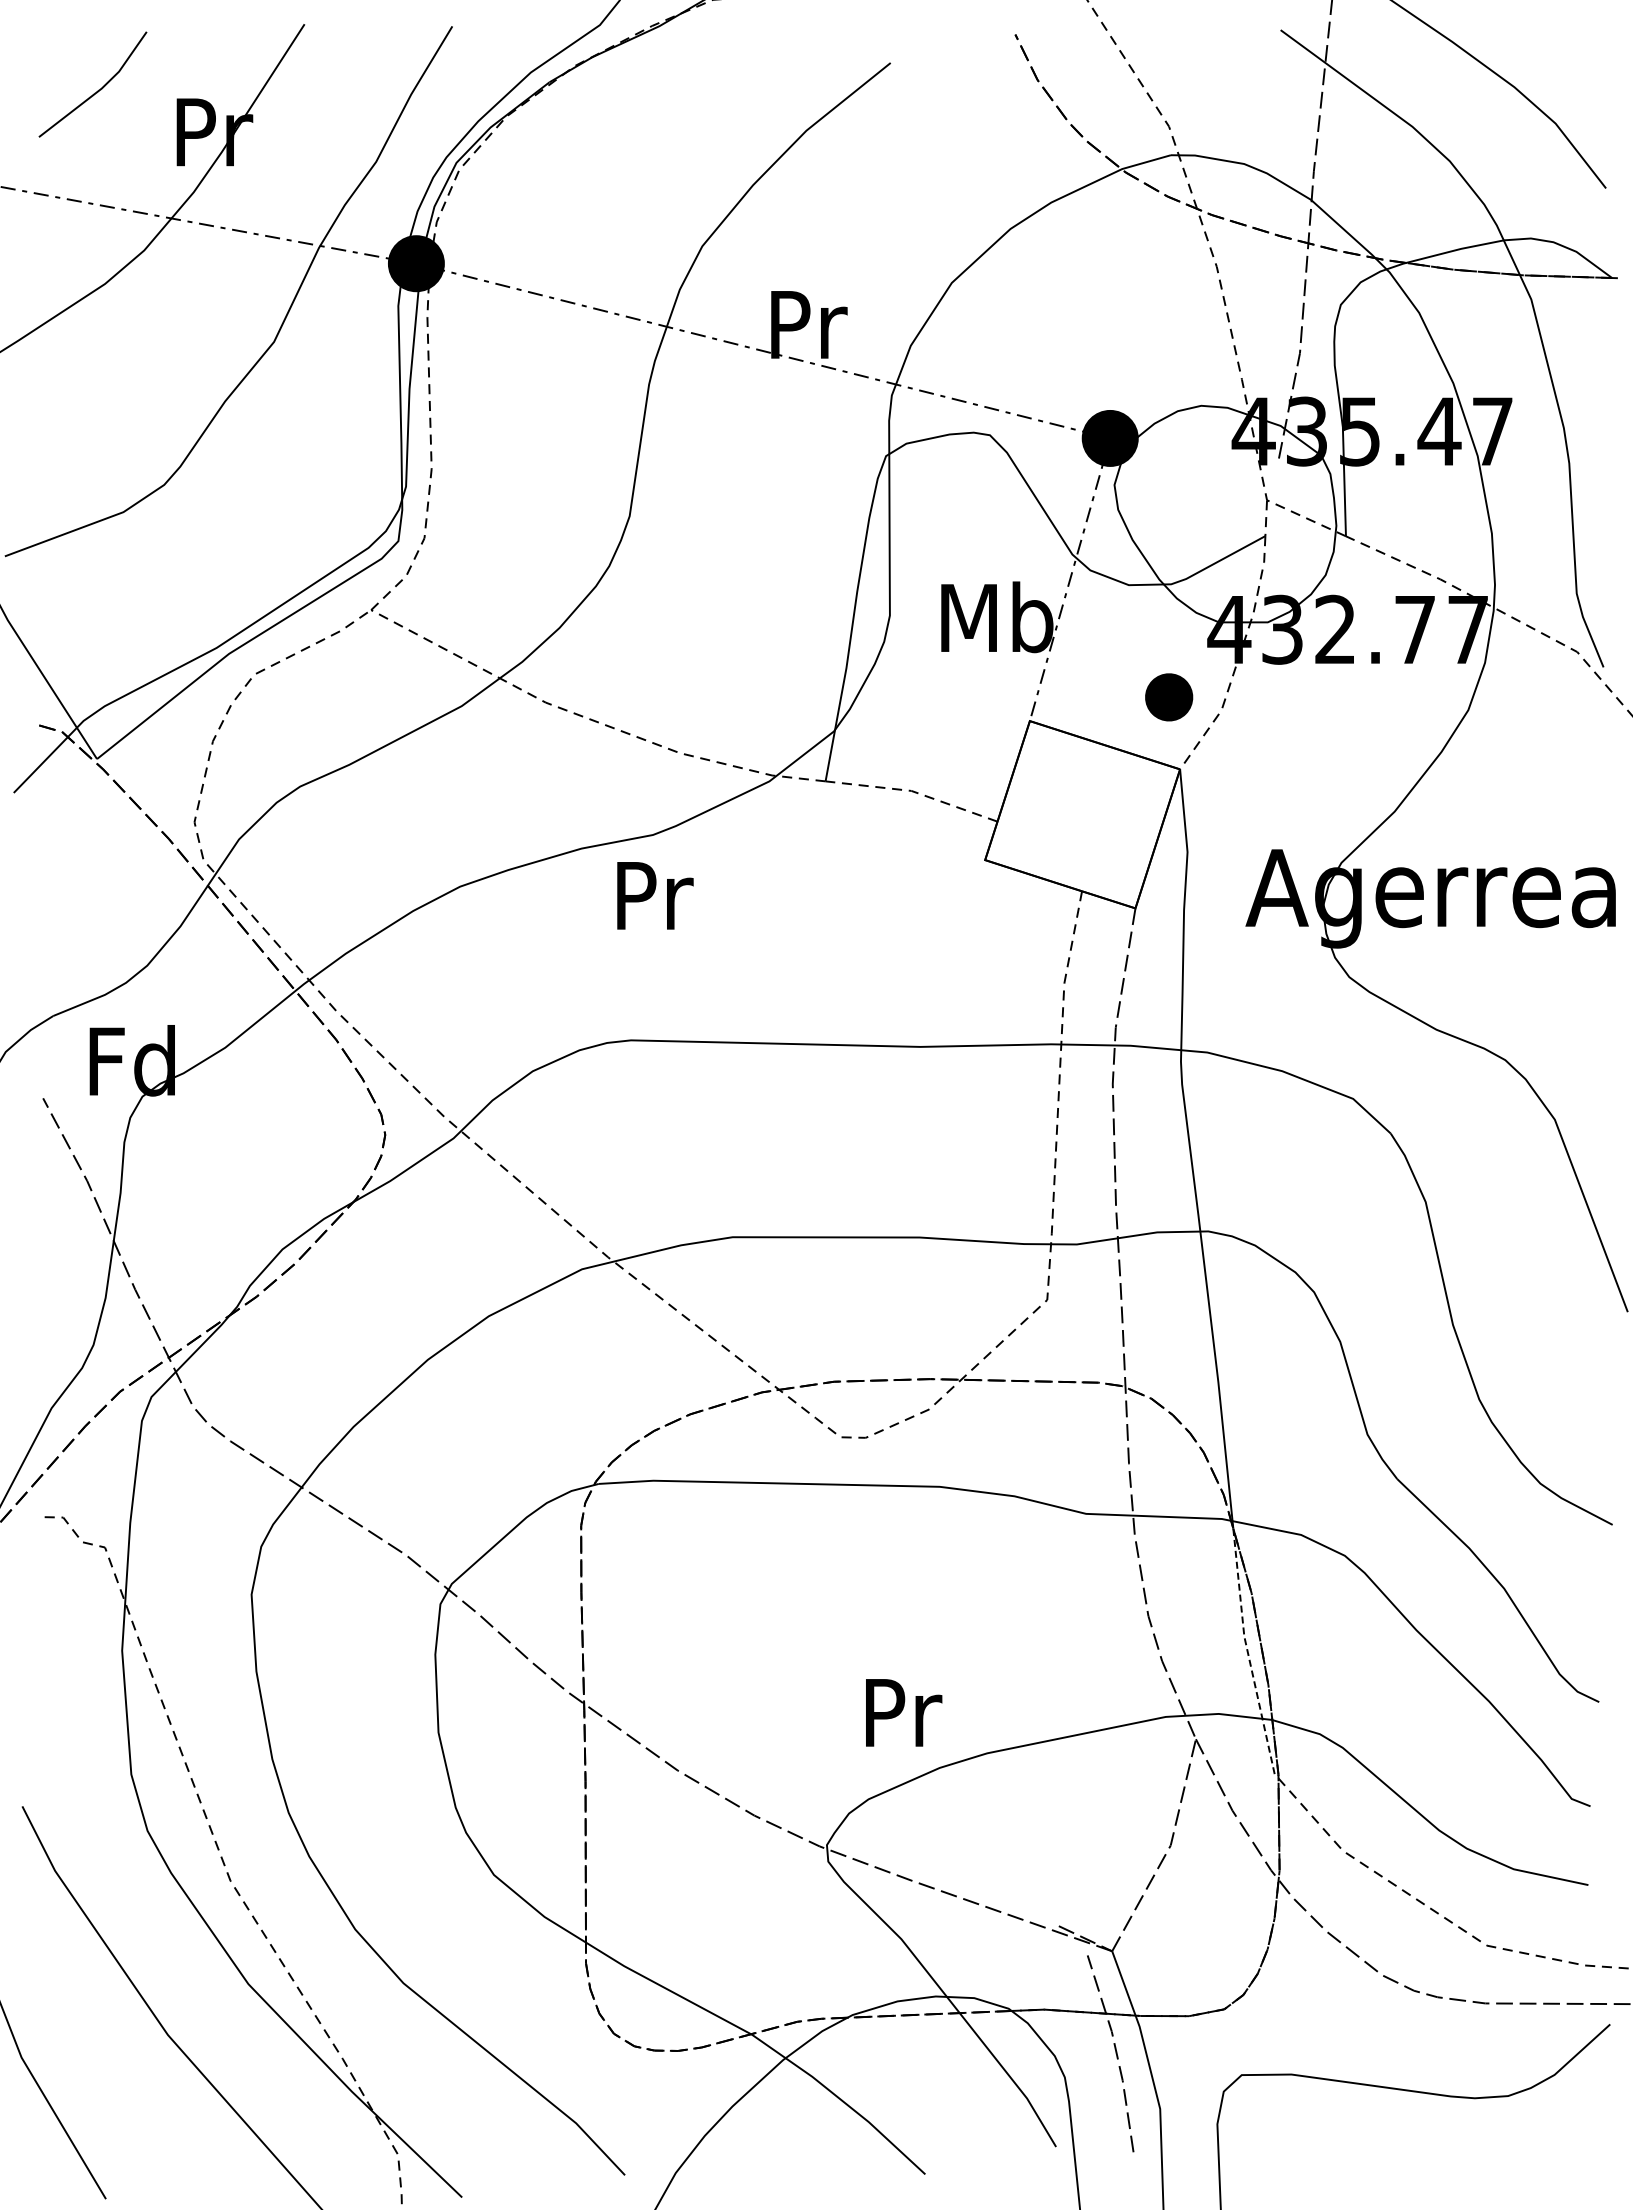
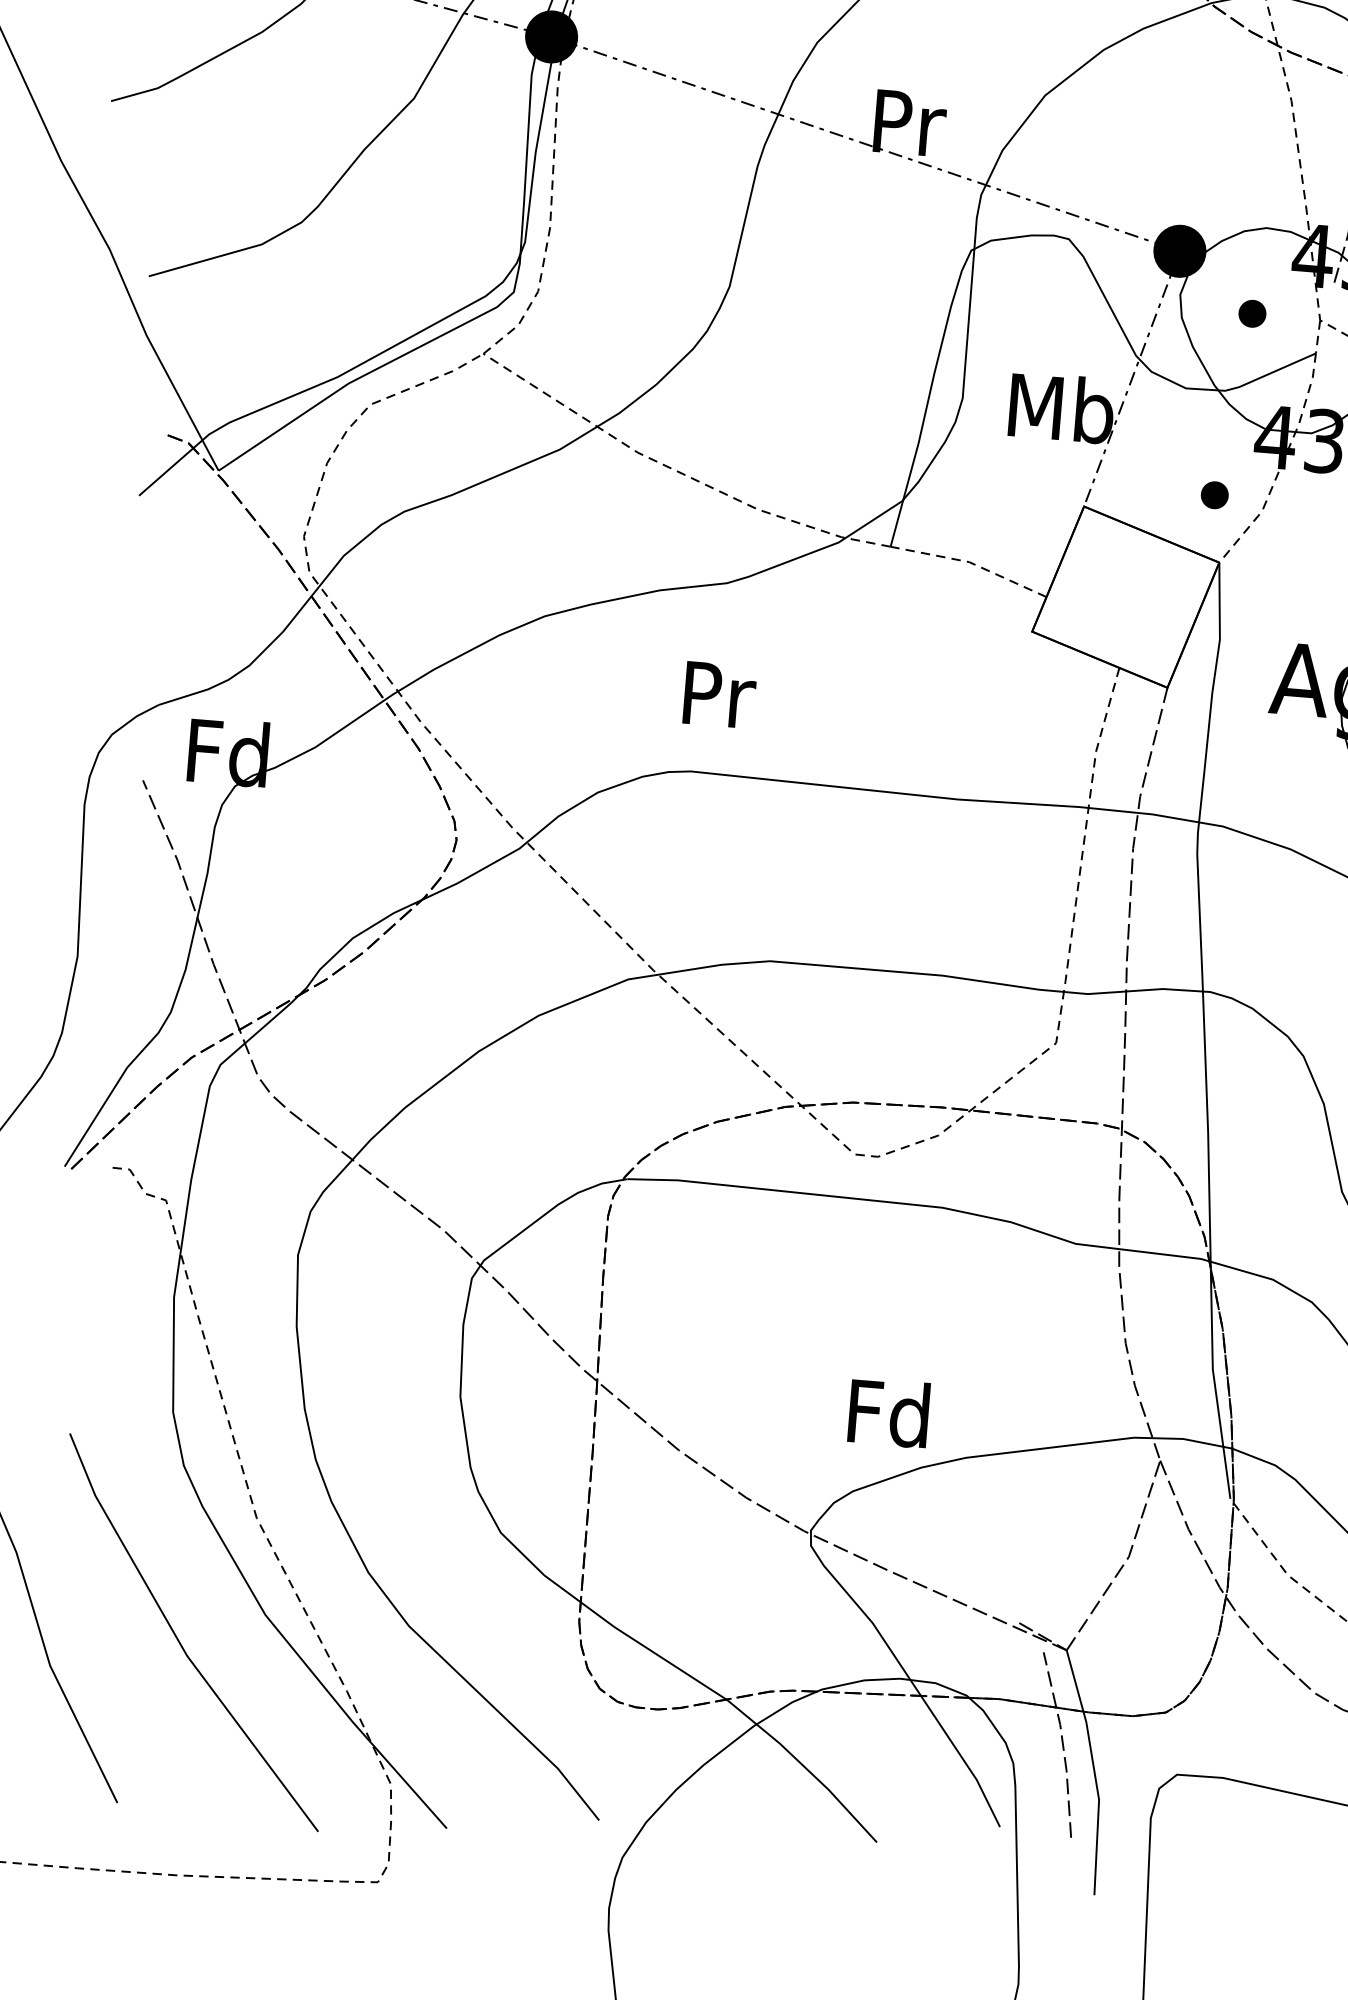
part: (1193, 499) -> (1252, 314), added
part: (1169, 697) -> (1214, 495), size x0.62
text: (655, 895) -> (720, 694), moved
line: (1247, 1651) -> (1214, 1383), dashed -> solid
text: (899, 1711) -> (888, 1412), Pr -> Fd

